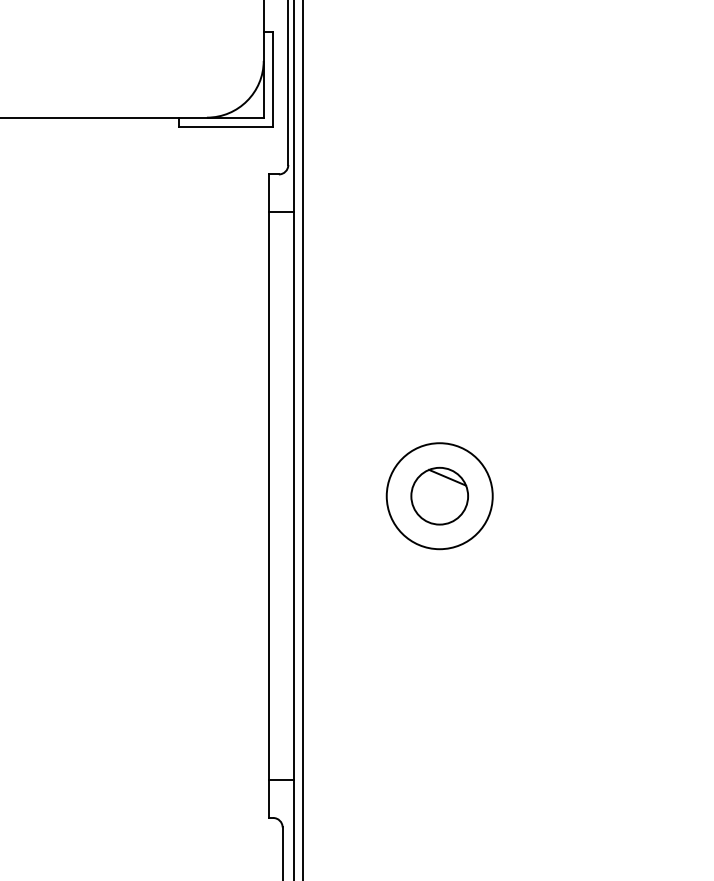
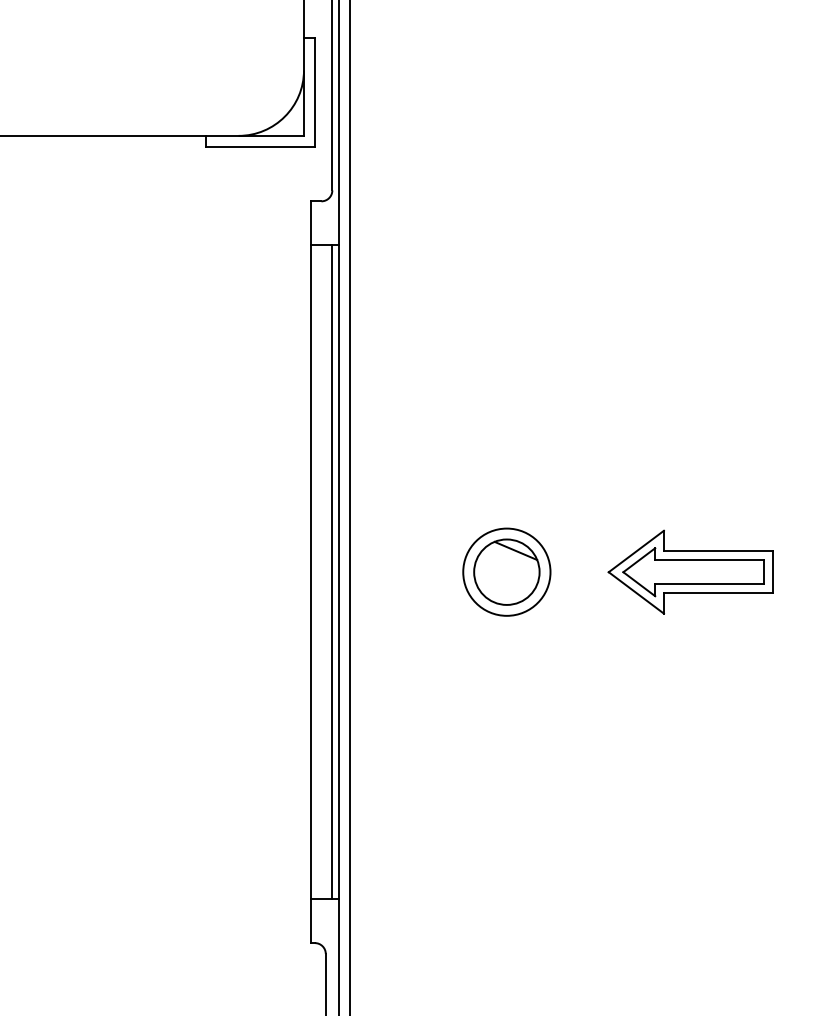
line: (288, 495) -> (332, 571), added
circle: (439, 495) -> (506, 571), size x0.71
part: (599, 495) -> (690, 571), added

